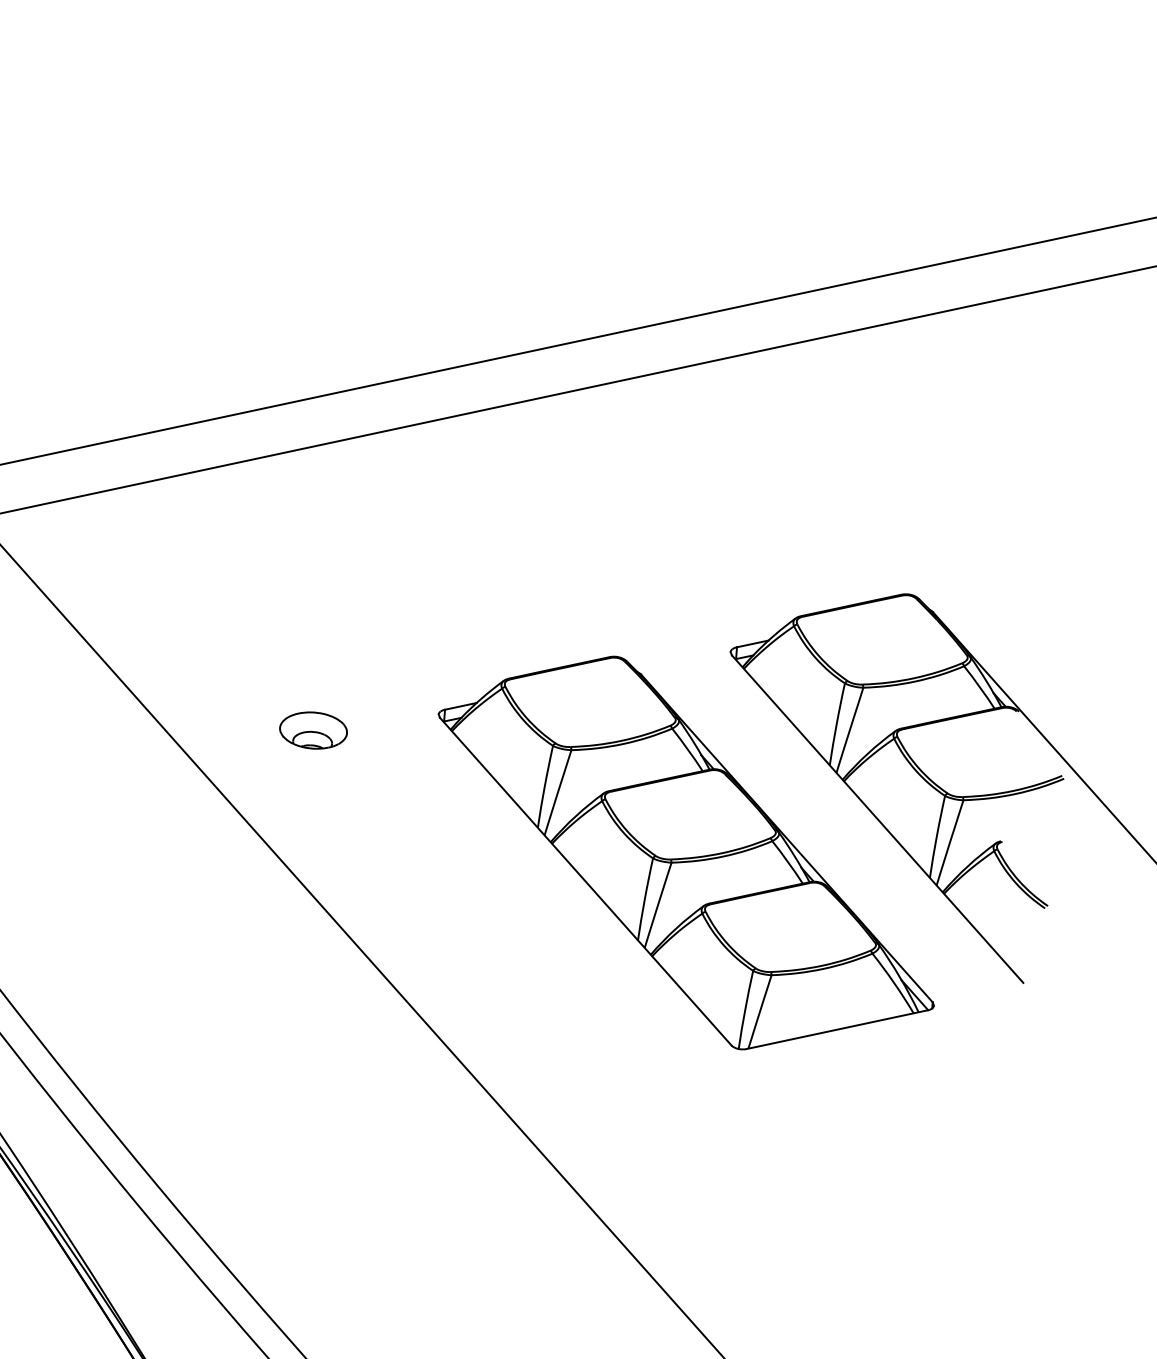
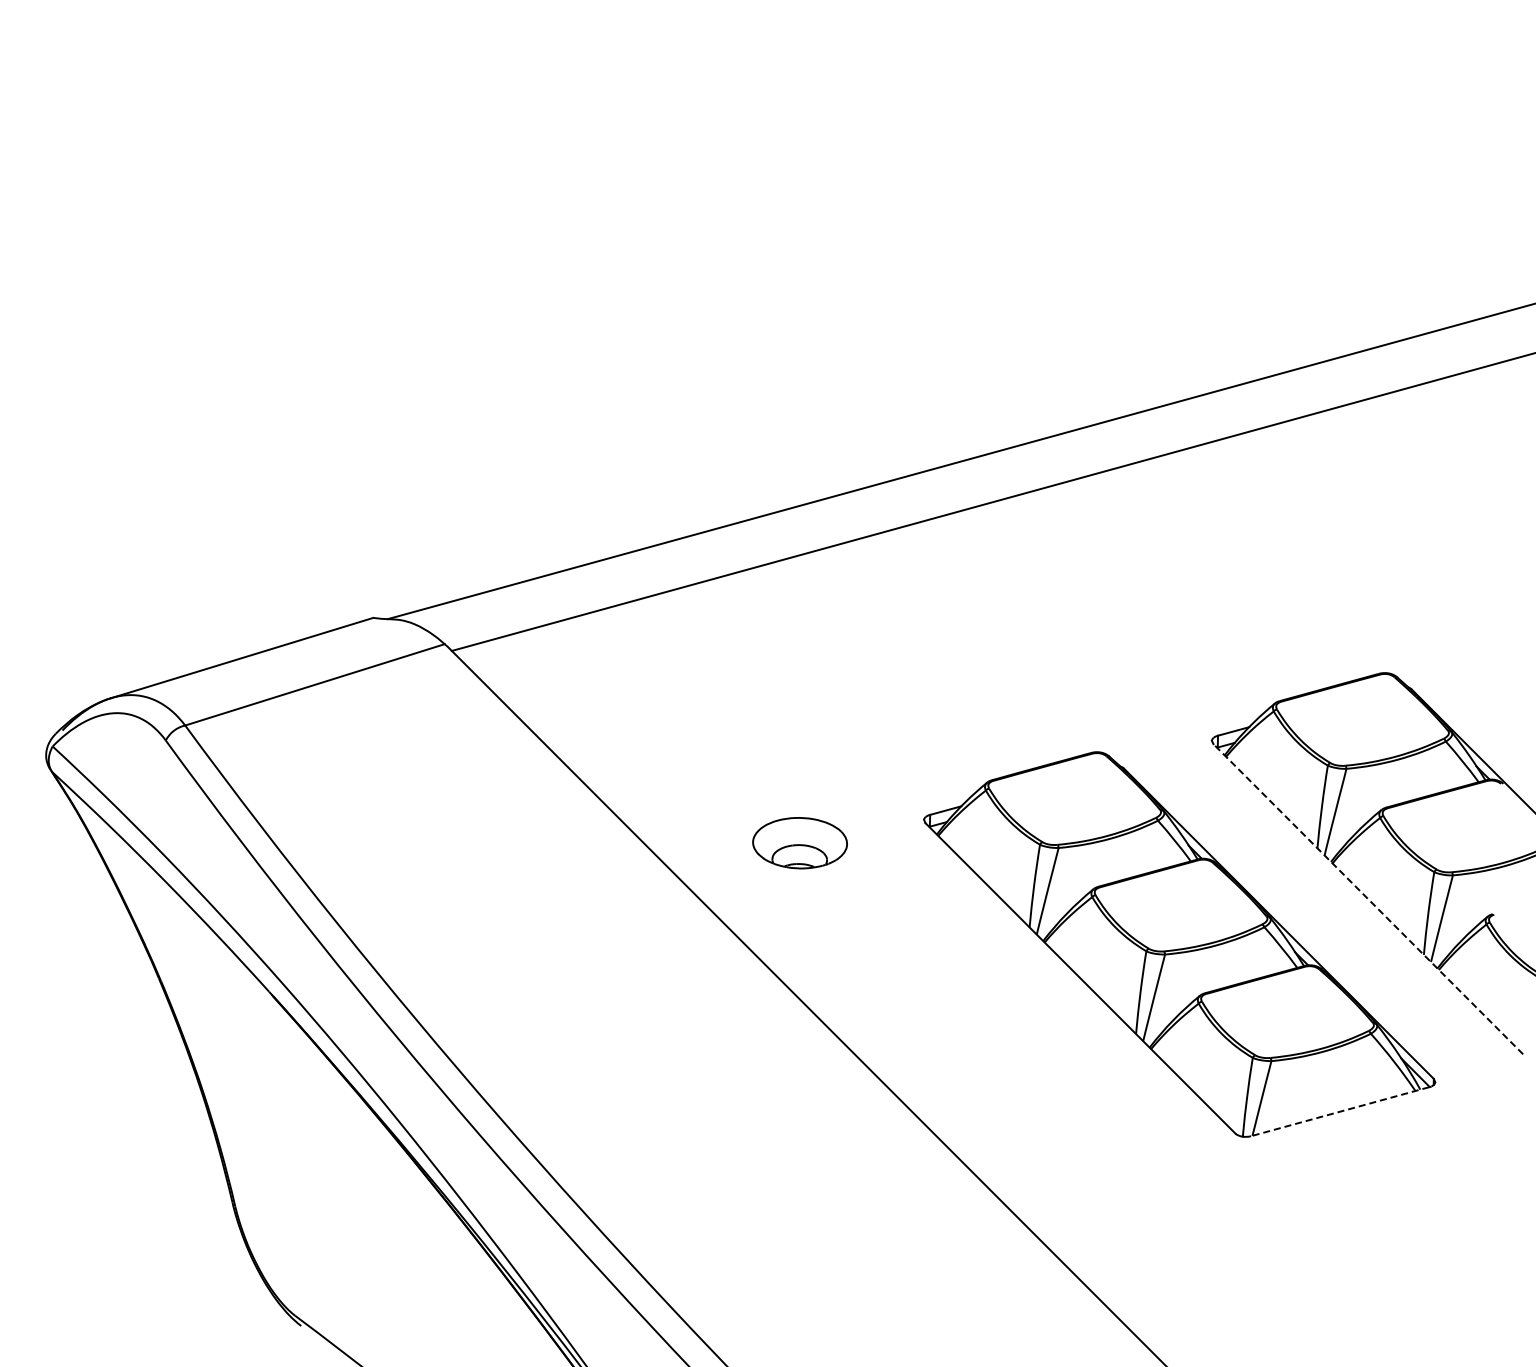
part: (312, 730) -> (799, 843), size x1.4
line: (876, 818) -> (1367, 898), solid -> dashed
line: (836, 1029) -> (1339, 1111), solid -> dashed

